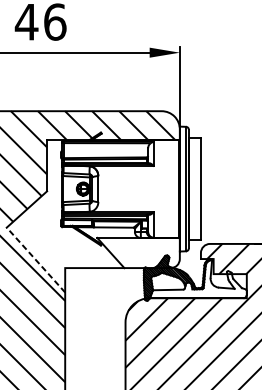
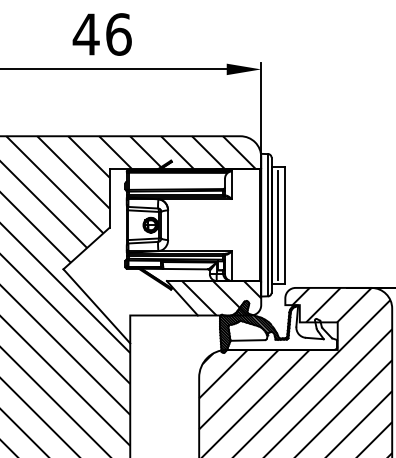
line: (194, 188) -> (277, 224), added
hatch: (145, 253) -> (221, 298), added
line: (35, 260) -> (96, 306), dashed -> solid

